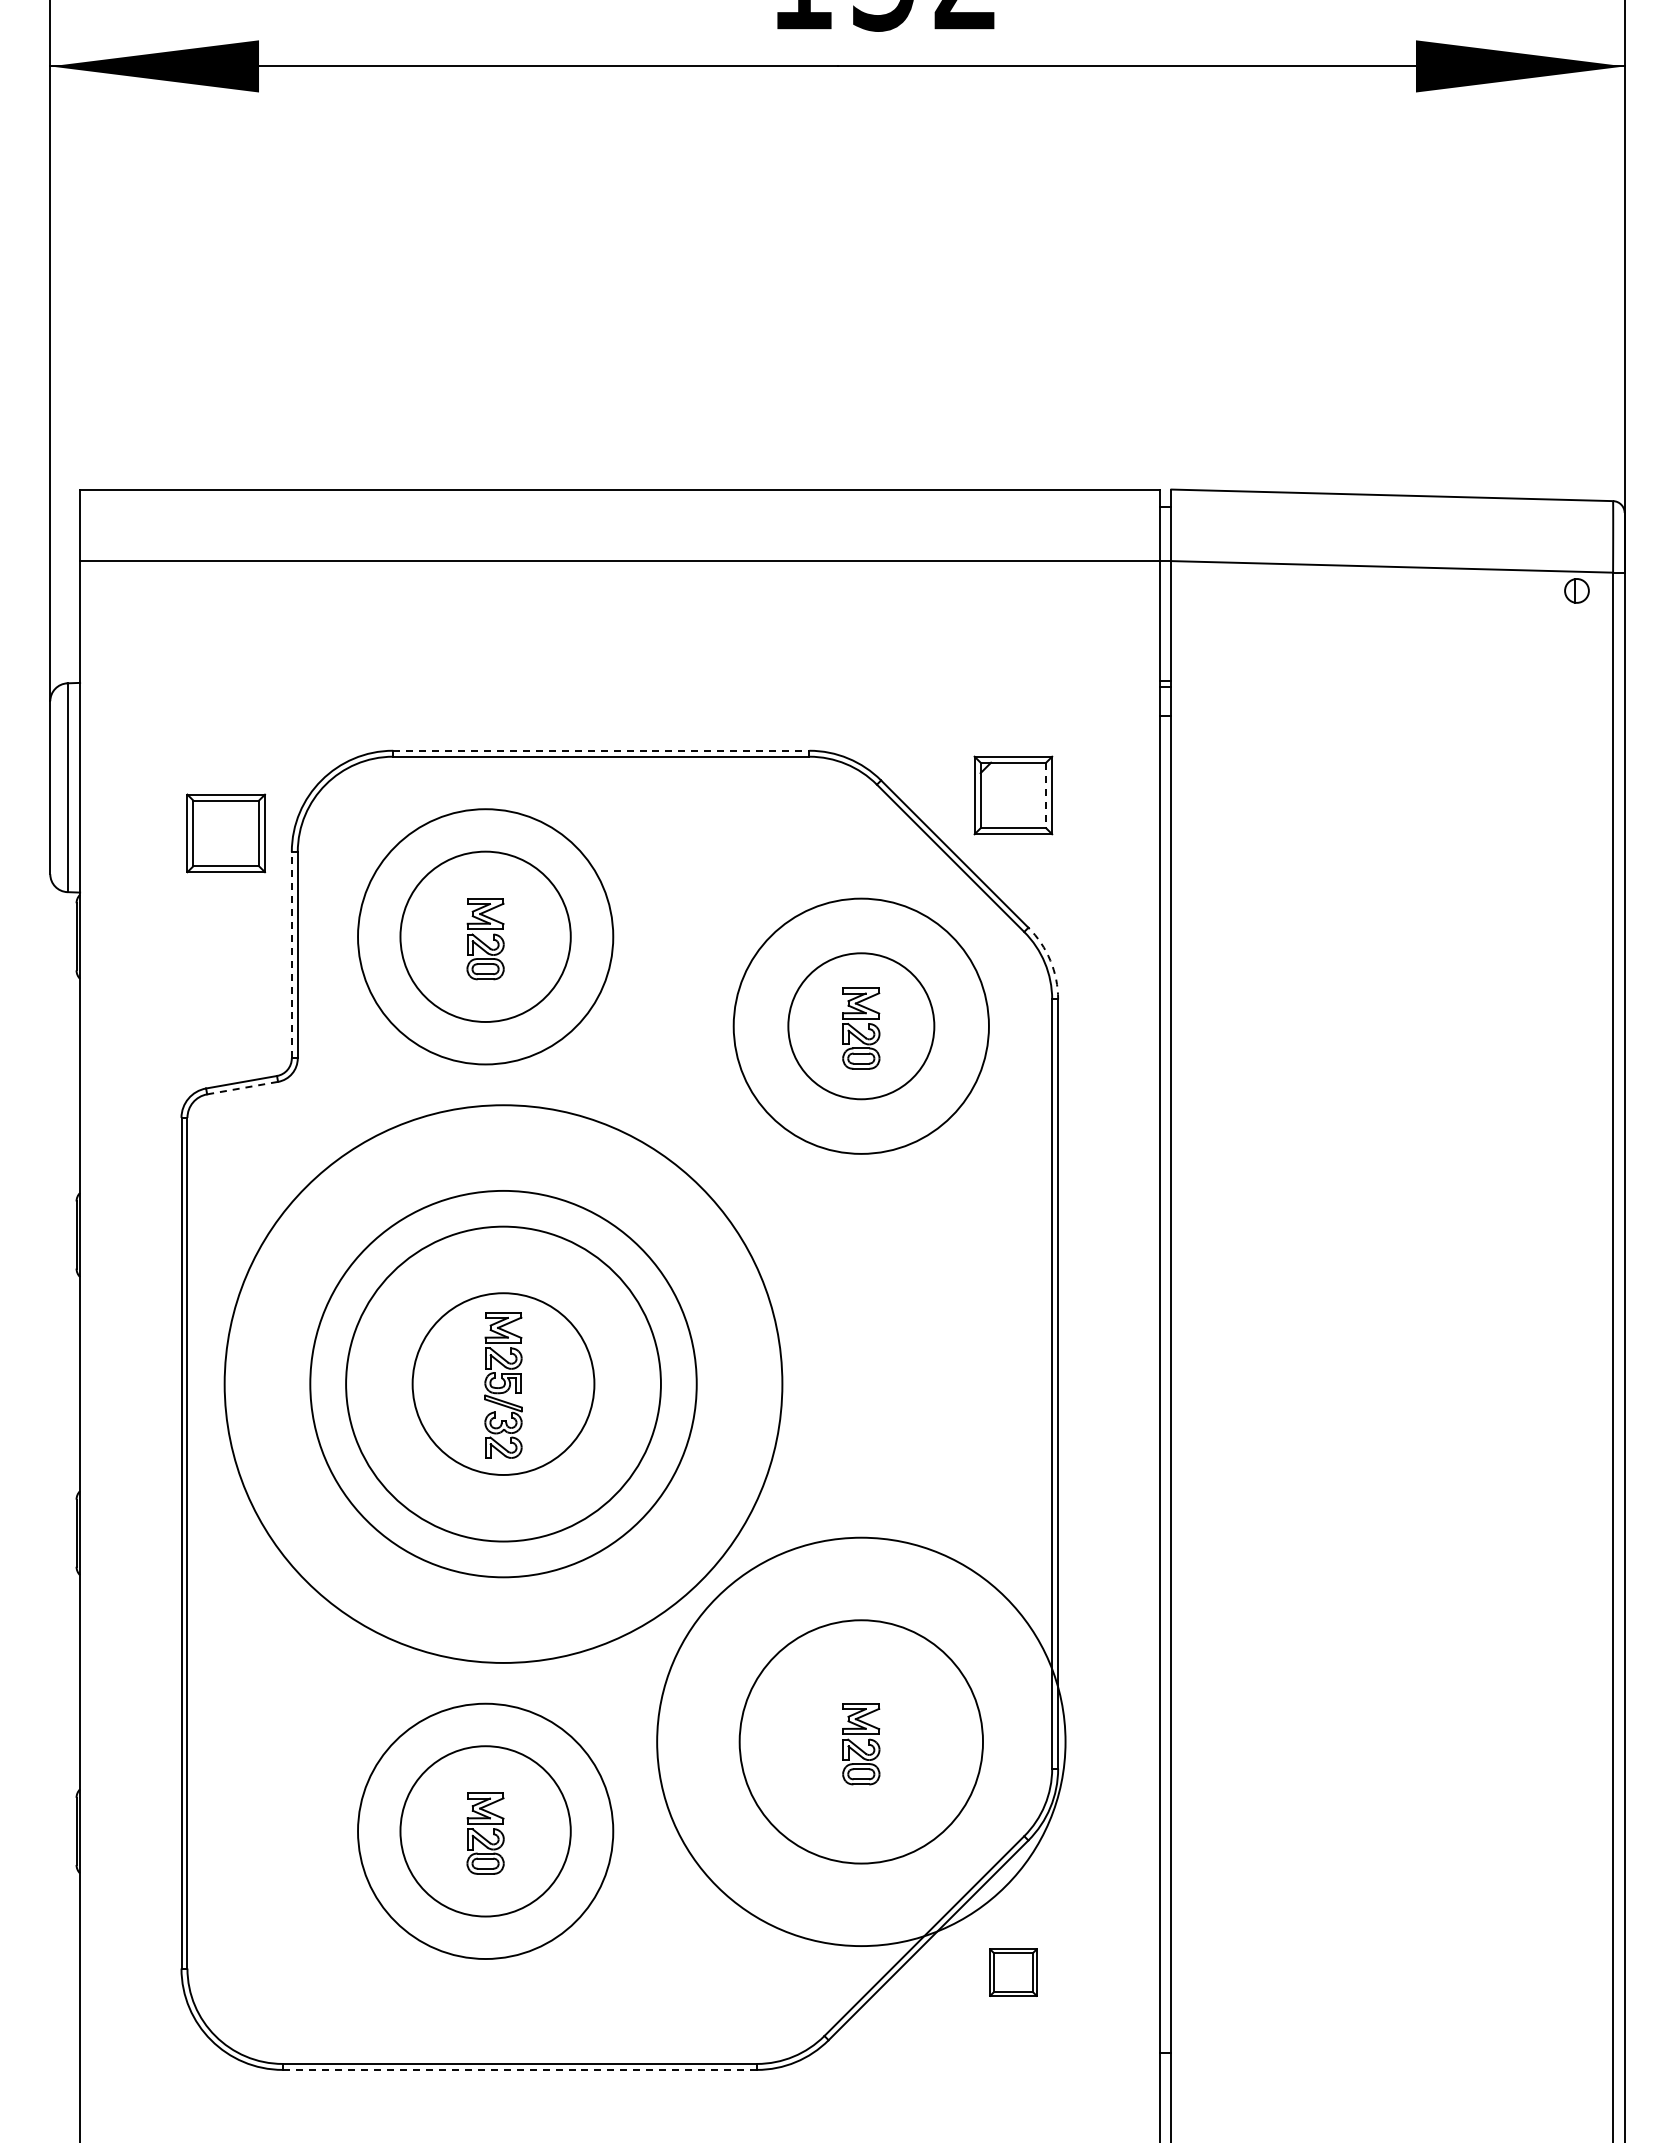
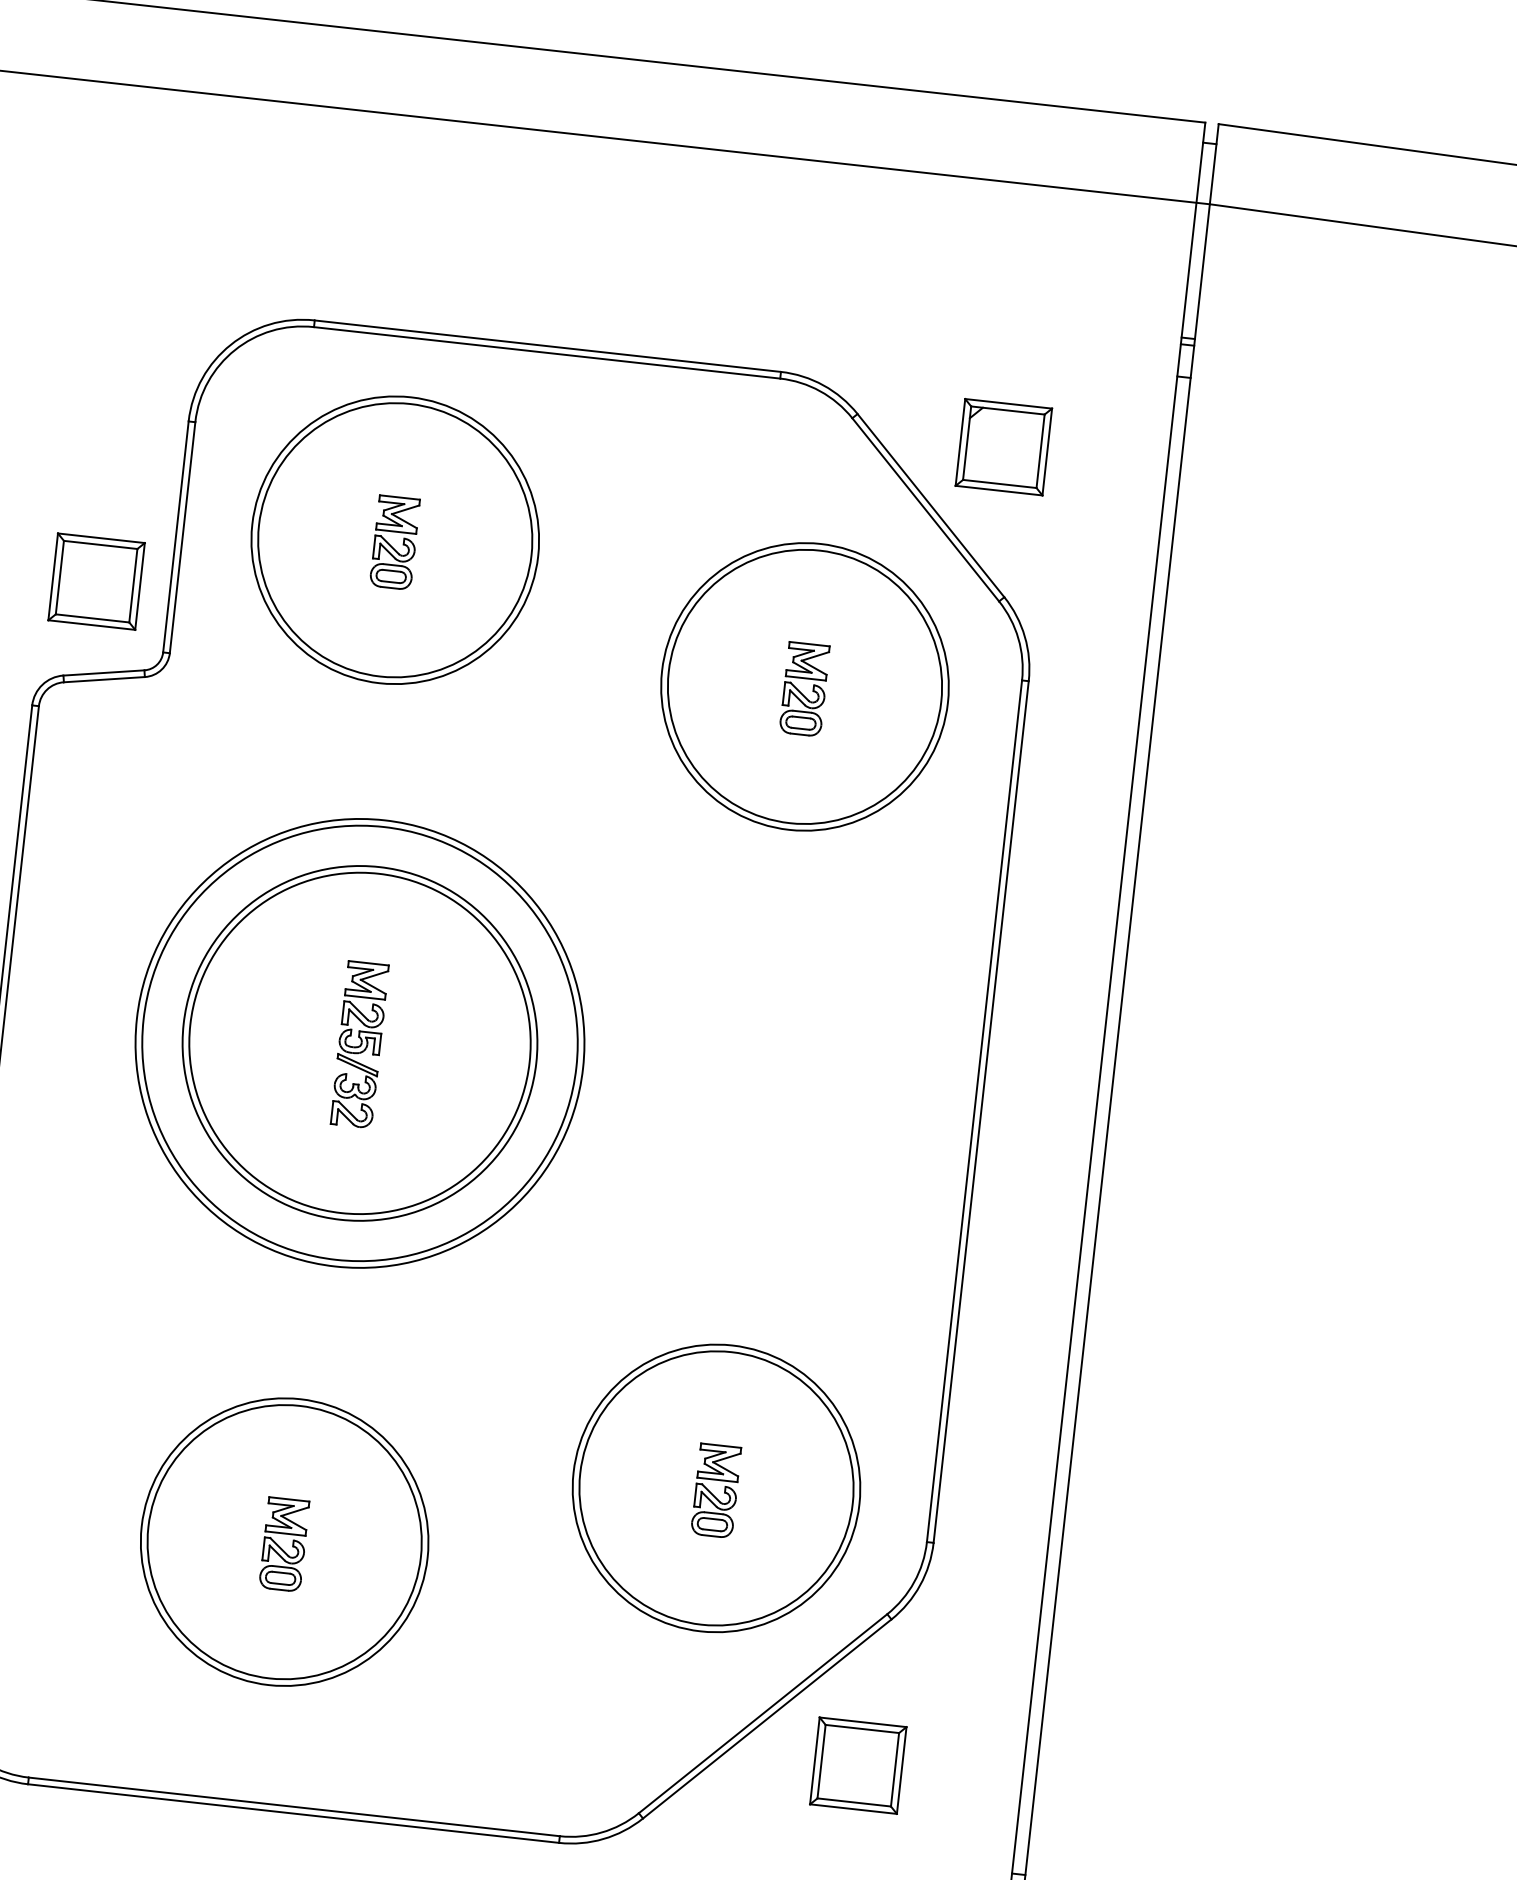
line: (601, 750) -> (548, 345), dashed -> solid
line: (1046, 795) -> (1040, 451), dashed -> solid
part: (226, 833) -> (96, 581), moved
circle: (485, 936) -> (395, 539), size x1.43
line: (291, 954) -> (175, 536), dashed -> solid
arc: (1050, 960) -> (1024, 636), dashed -> solid
circle: (861, 1025) -> (805, 686), size x1.67
line: (242, 1088) -> (104, 680), dashed -> solid
circle: (503, 1383) -> (360, 1042), size x0.71
circle: (503, 1383) -> (360, 1042), size x1.67
circle: (860, 1741) -> (715, 1487), size x0.62
circle: (485, 1831) -> (284, 1542), size x1.43
part: (1013, 1972) -> (858, 1765), size x1.67
line: (519, 2069) -> (293, 1813), dashed -> solid

